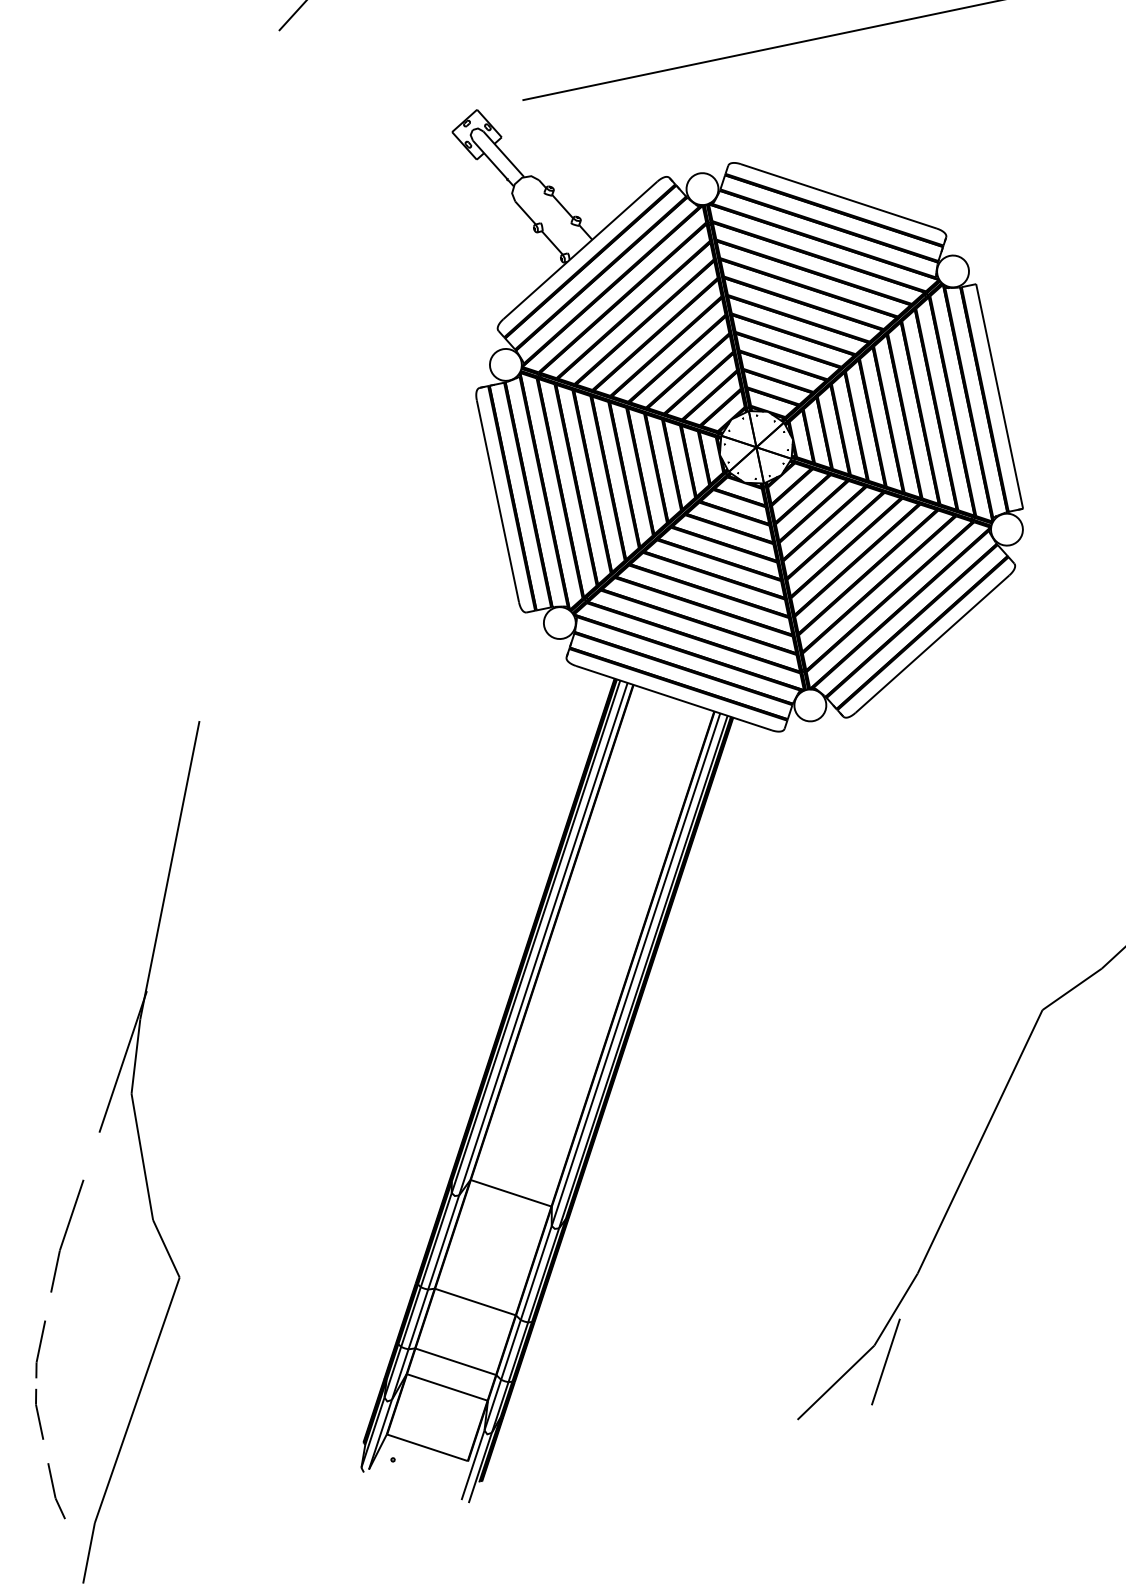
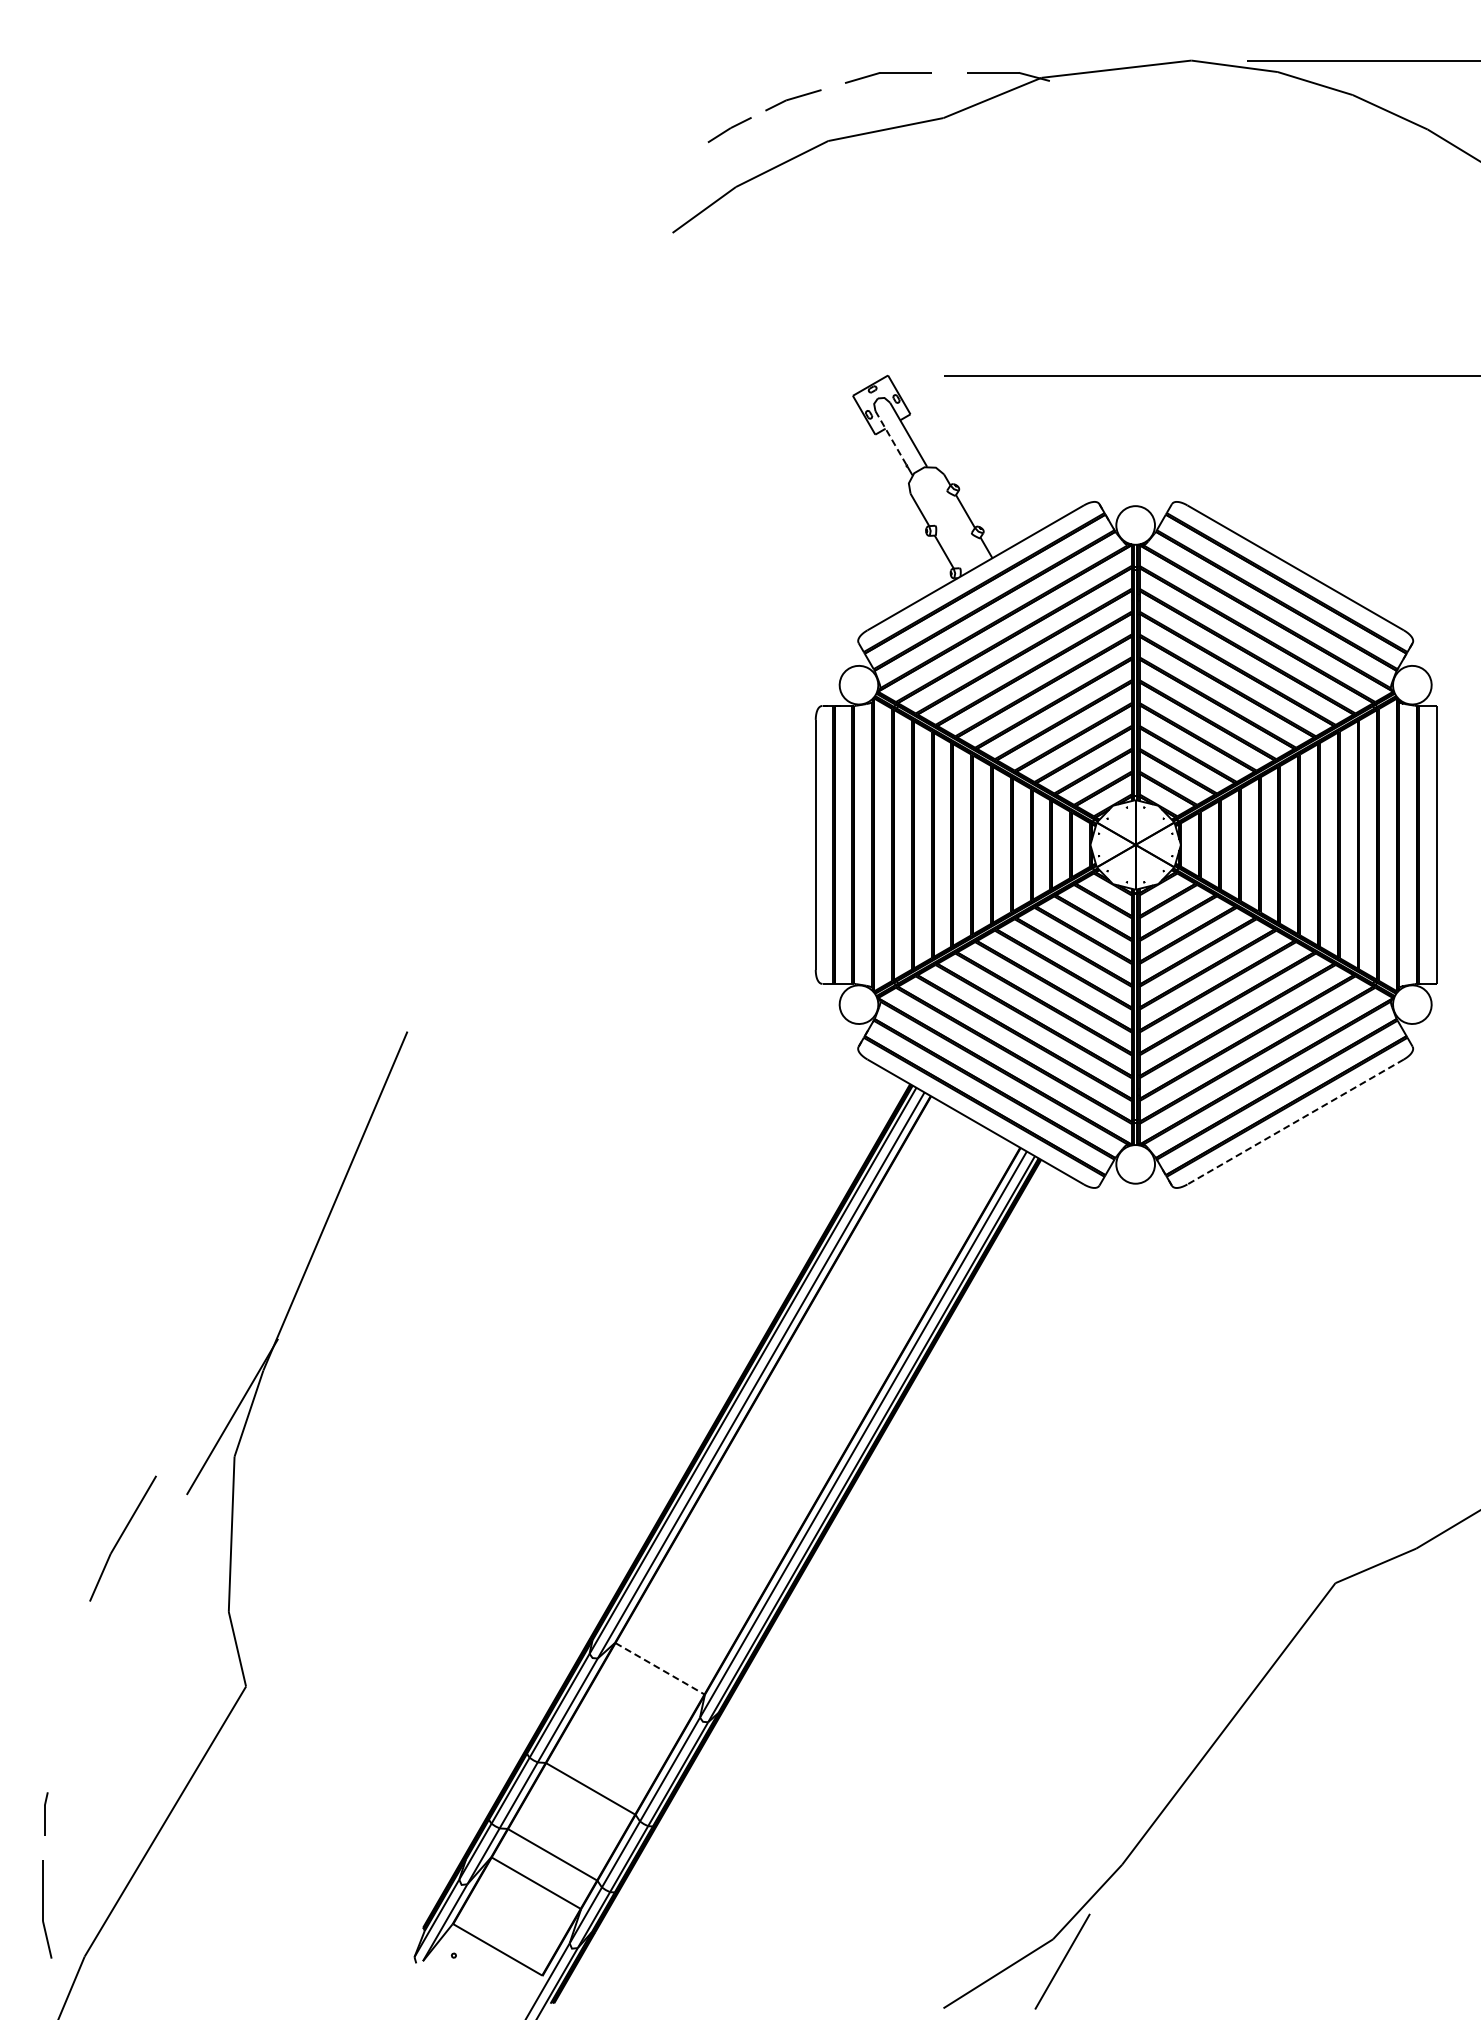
line: (490, 160) -> (891, 438), solid -> dashed
line: (932, 644) -> (1295, 1122), solid -> dashed
line: (511, 1193) -> (660, 1669), solid -> dashed
part: (66, 1236) -> (122, 1538), moved
part: (40, 1349) -> (63, 1737), removed
part: (39, 1413) -> (46, 1813), size x0.7
part: (56, 1491) -> (47, 1909), size x1.4

